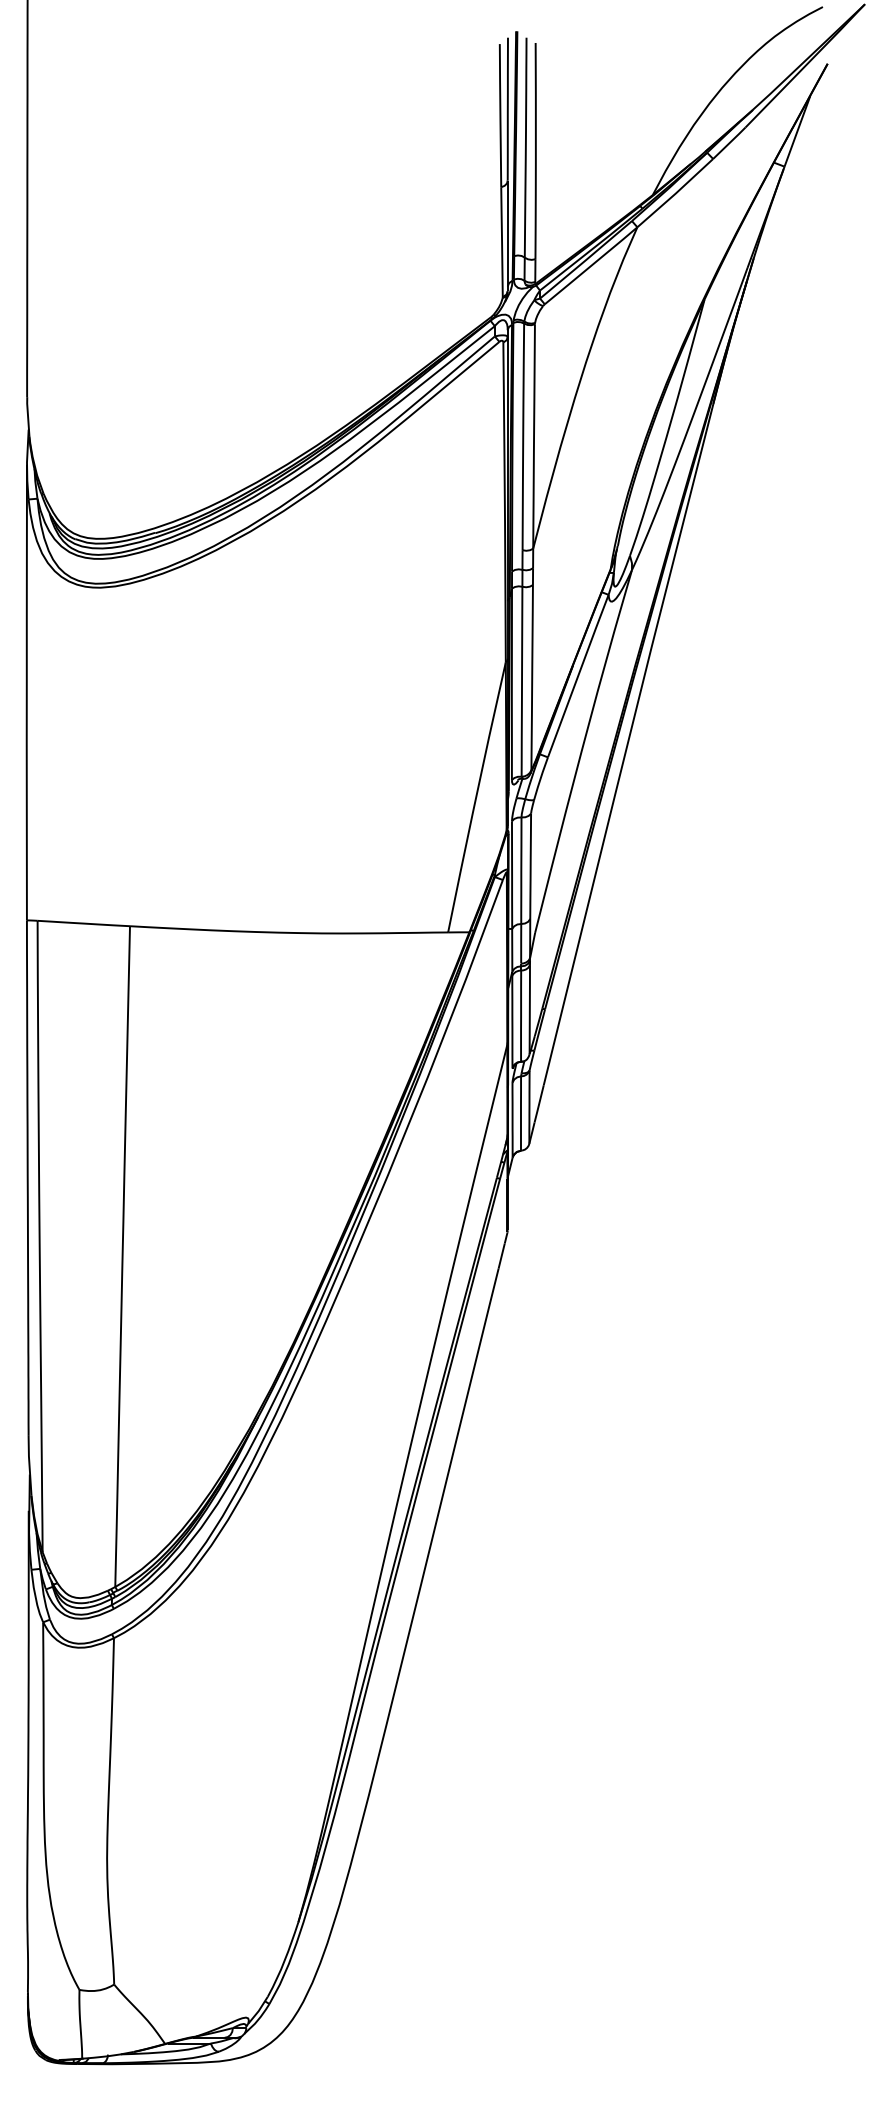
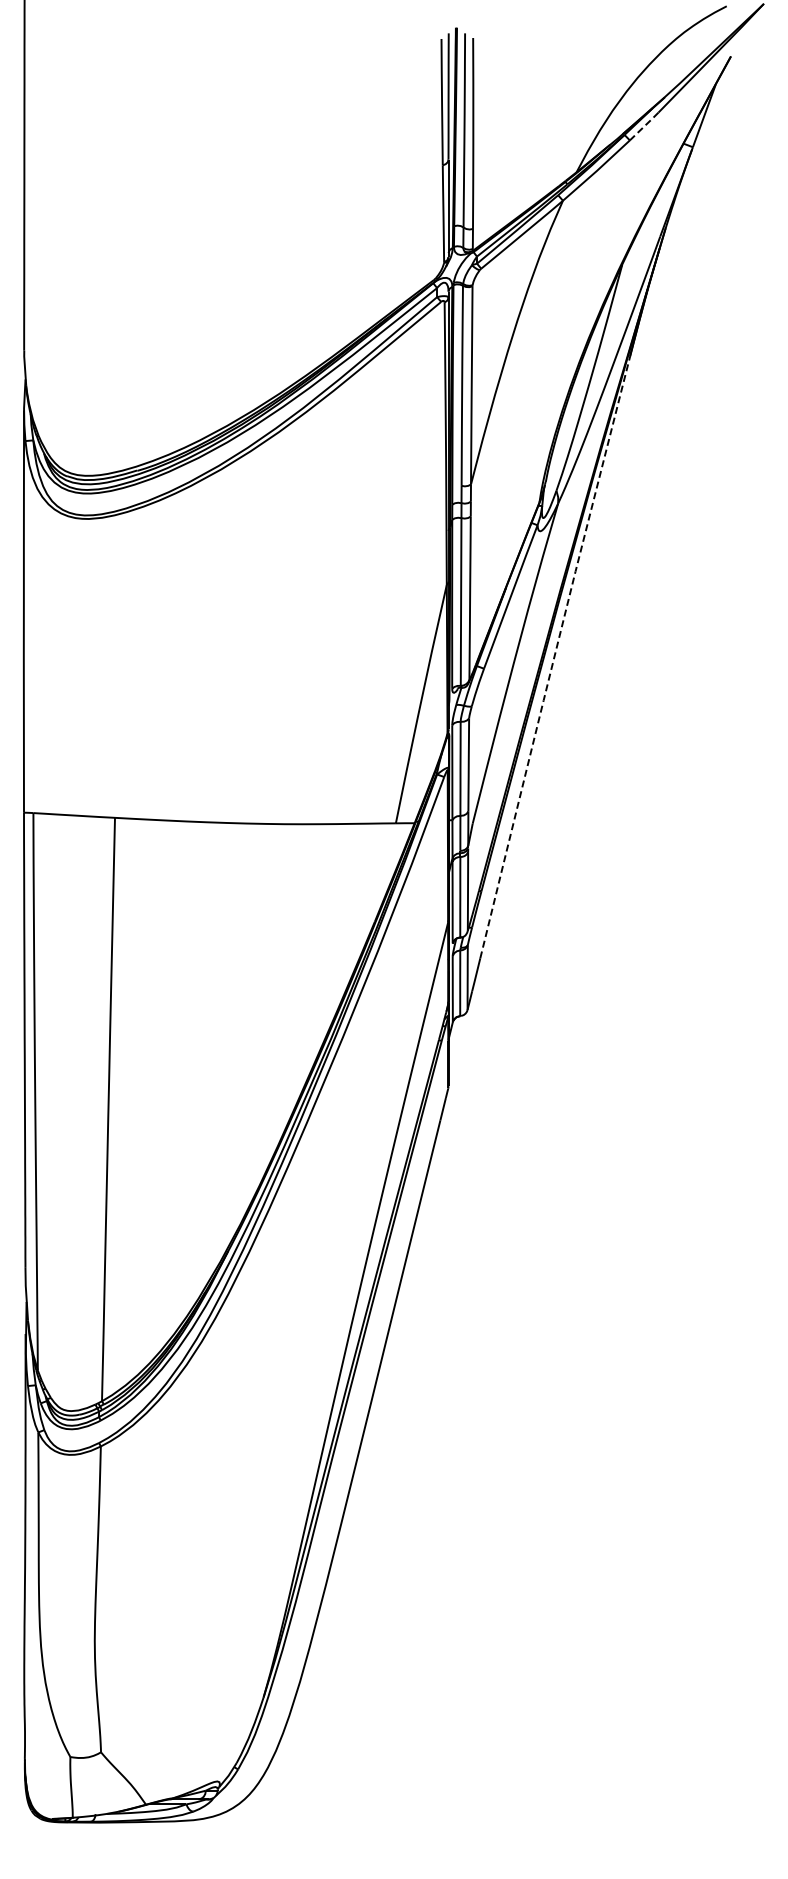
line: (729, 143) -> (644, 126), solid -> dashed
line: (627, 743) -> (554, 656), solid -> dashed

